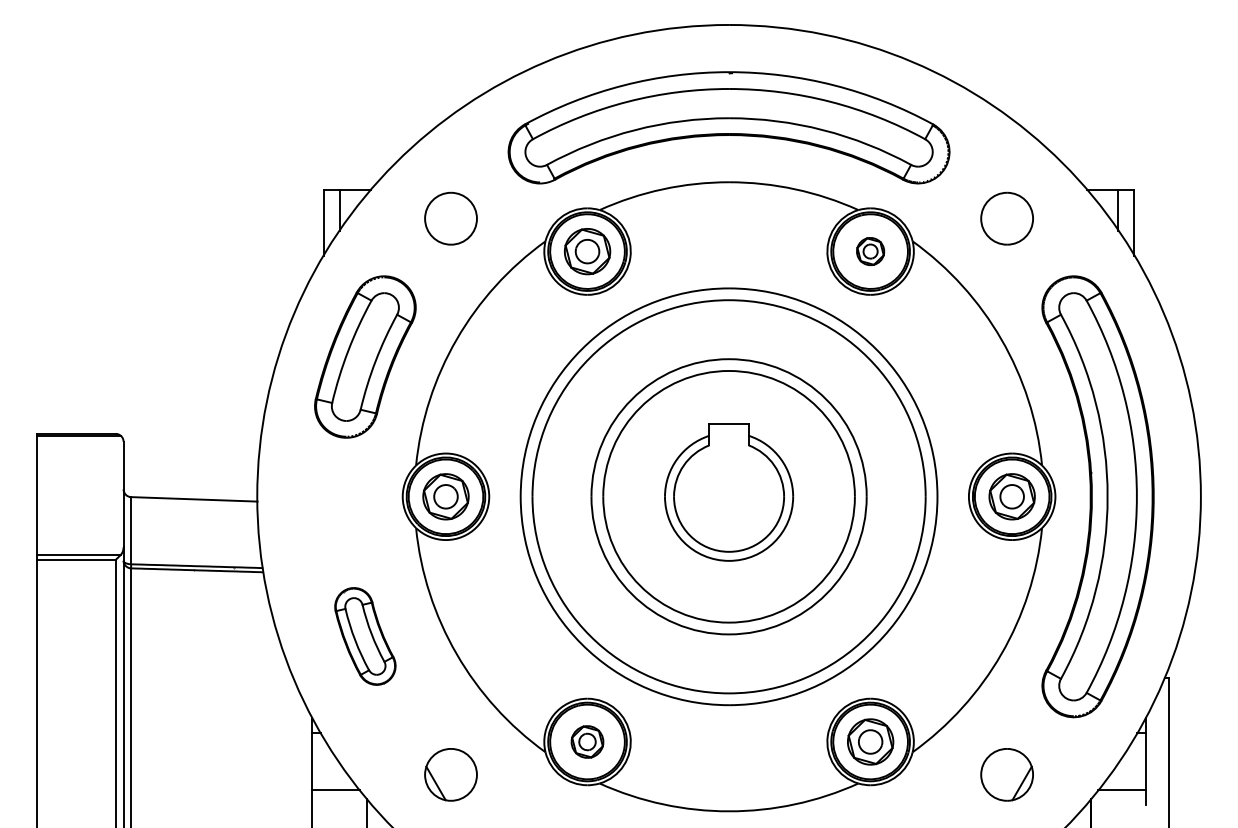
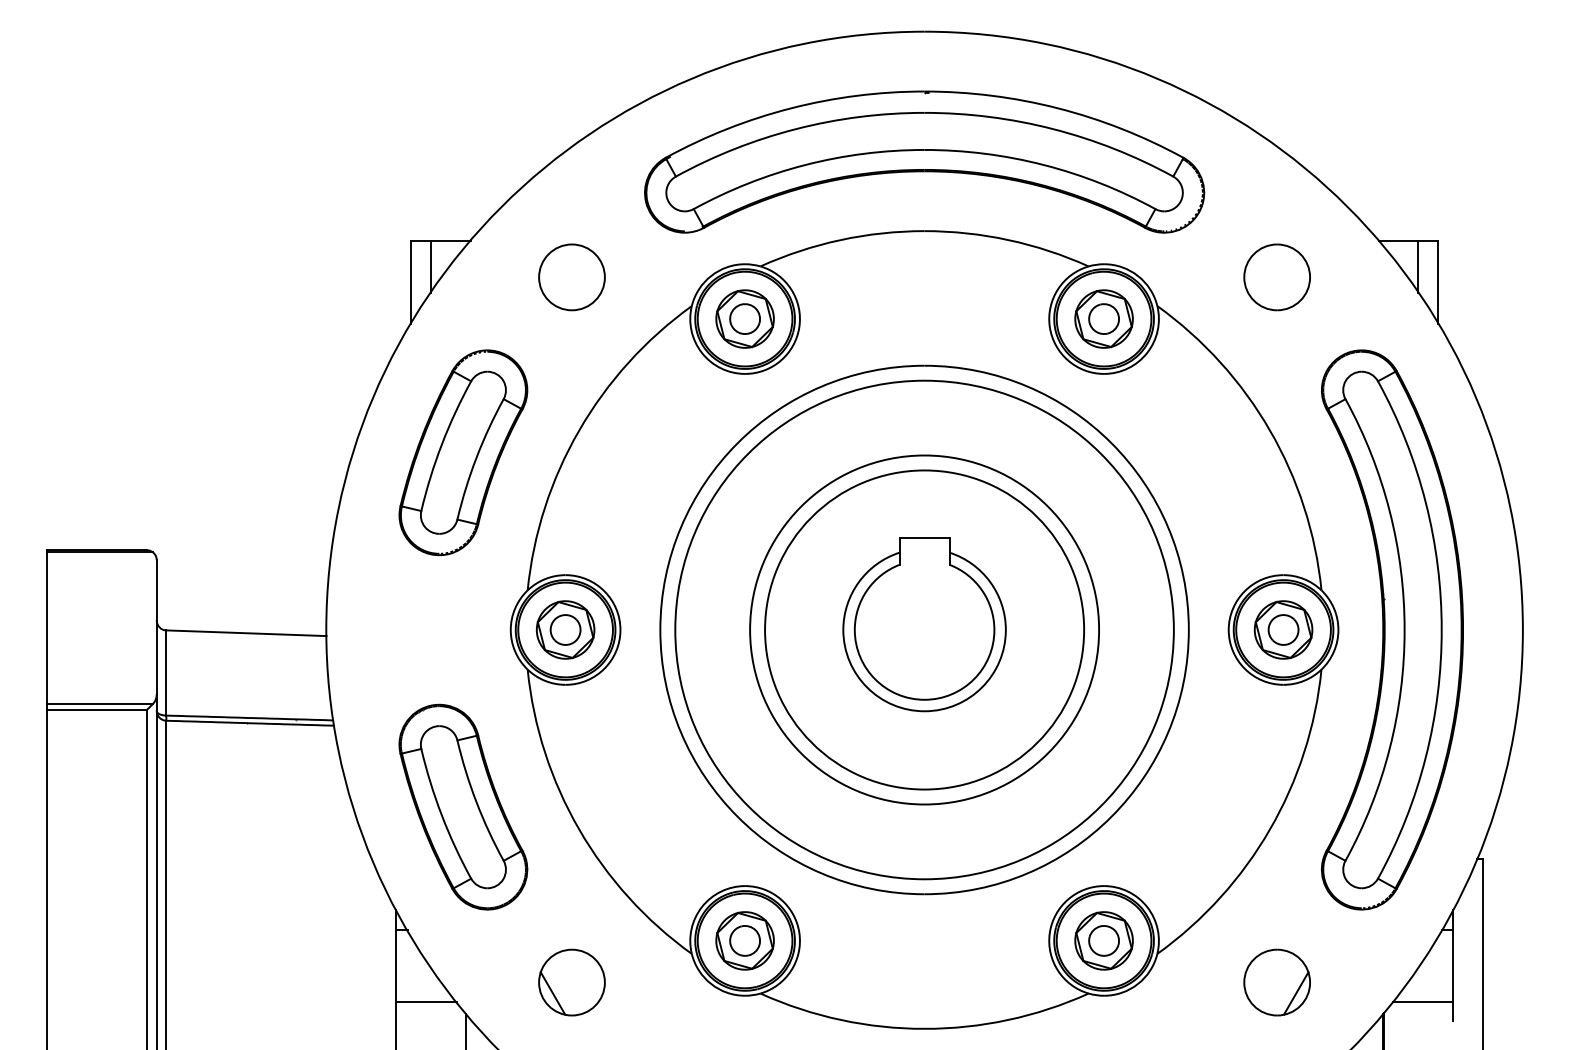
part: (870, 251) -> (1103, 318), size x1.67
part: (365, 635) -> (463, 806), size x1.67
part: (587, 741) -> (744, 940), size x1.43

